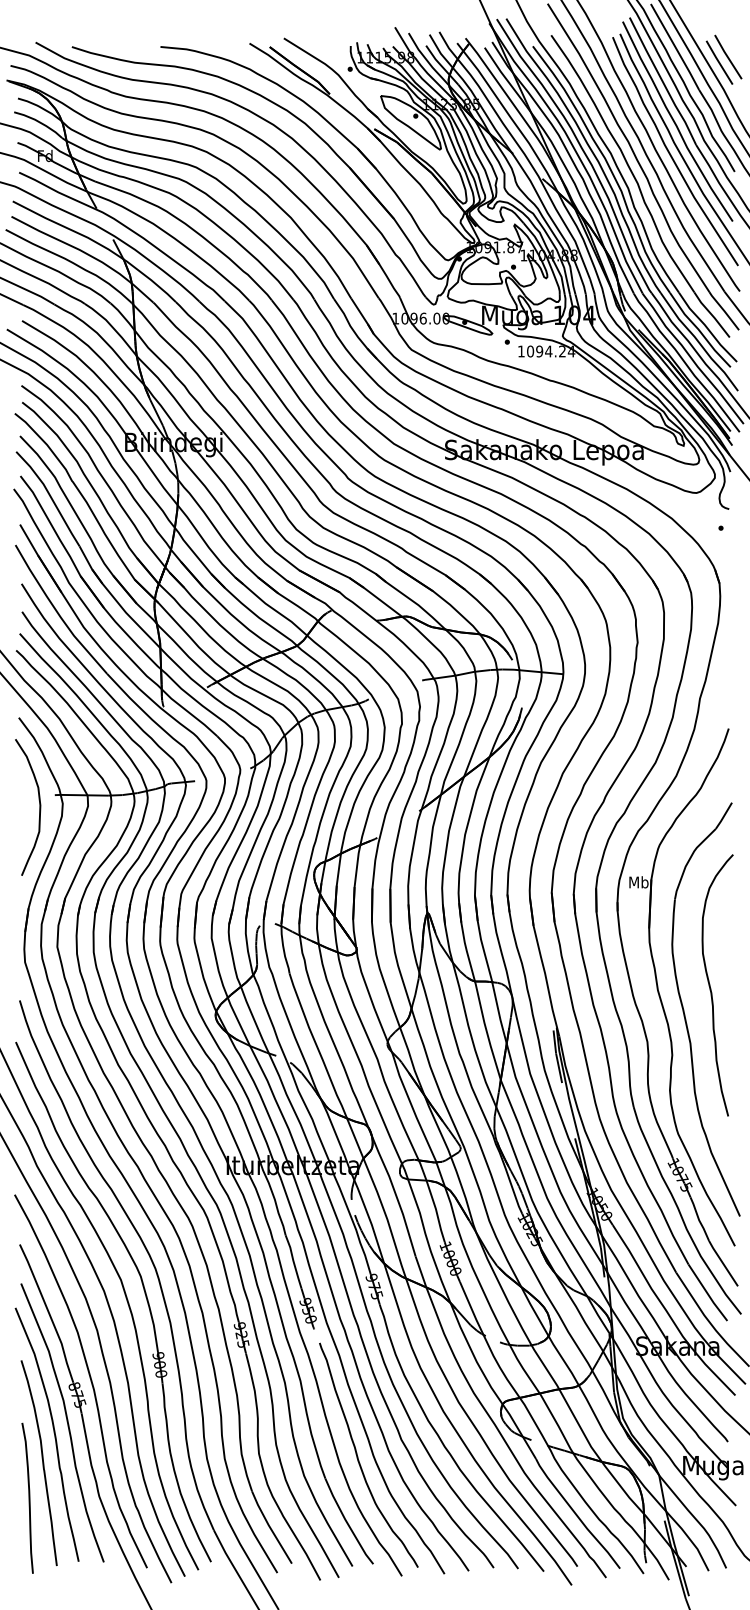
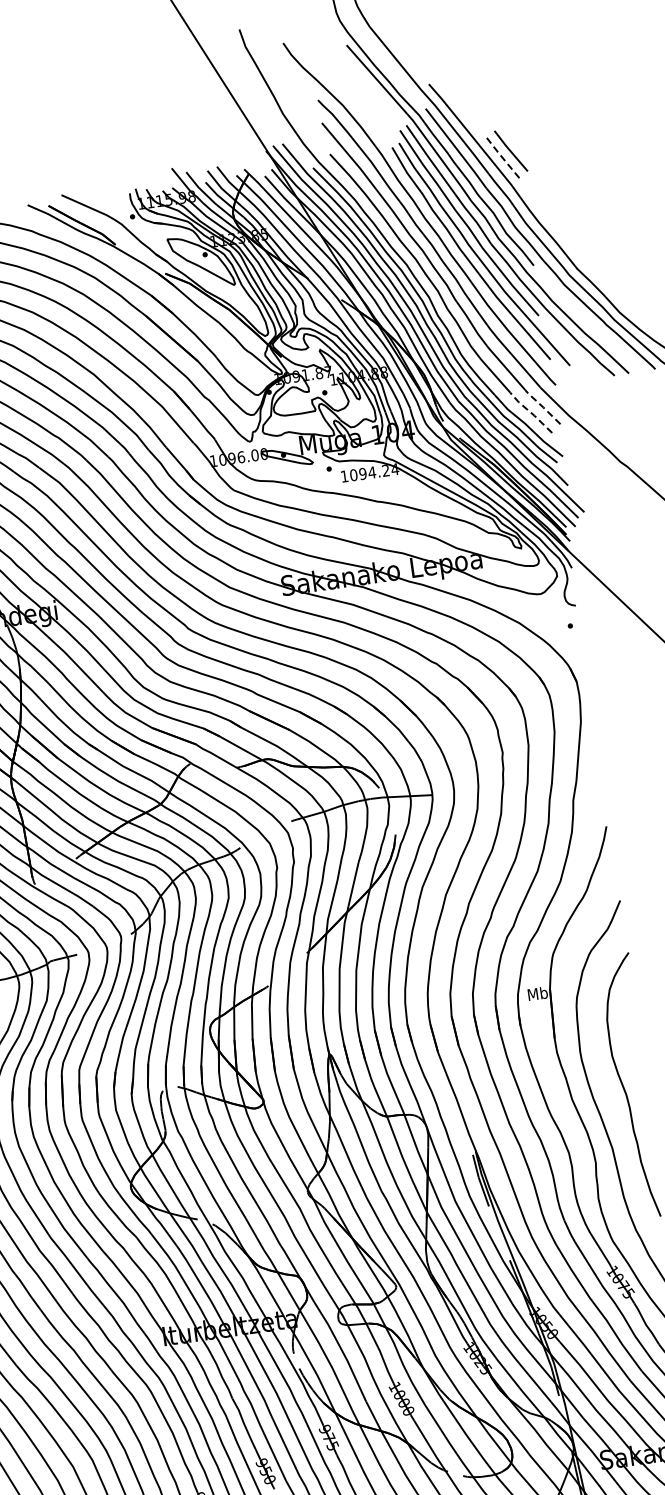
line: (719, 62) -> (503, 157), solid -> dashed
line: (724, 310) -> (543, 406), solid -> dashed
line: (711, 314) -> (530, 412), solid -> dashed

